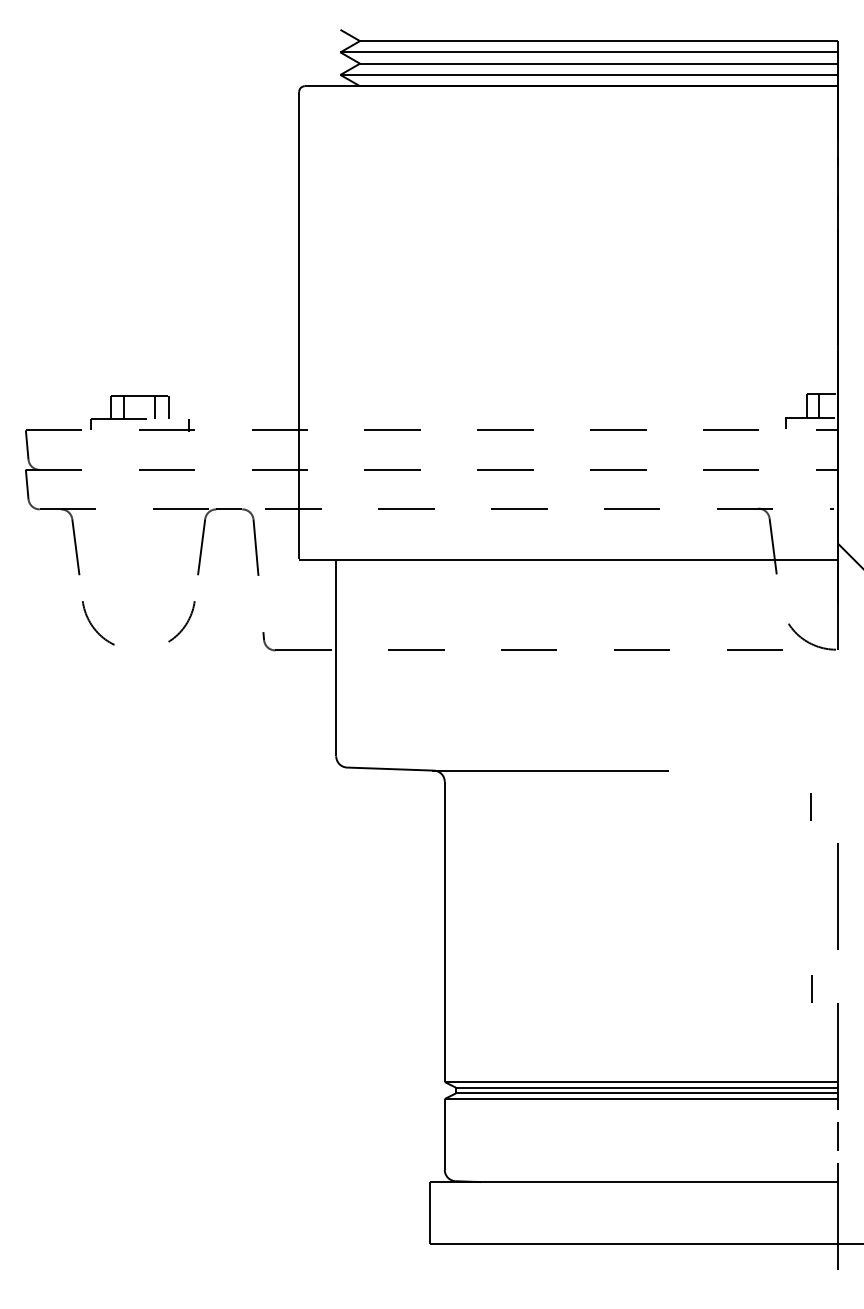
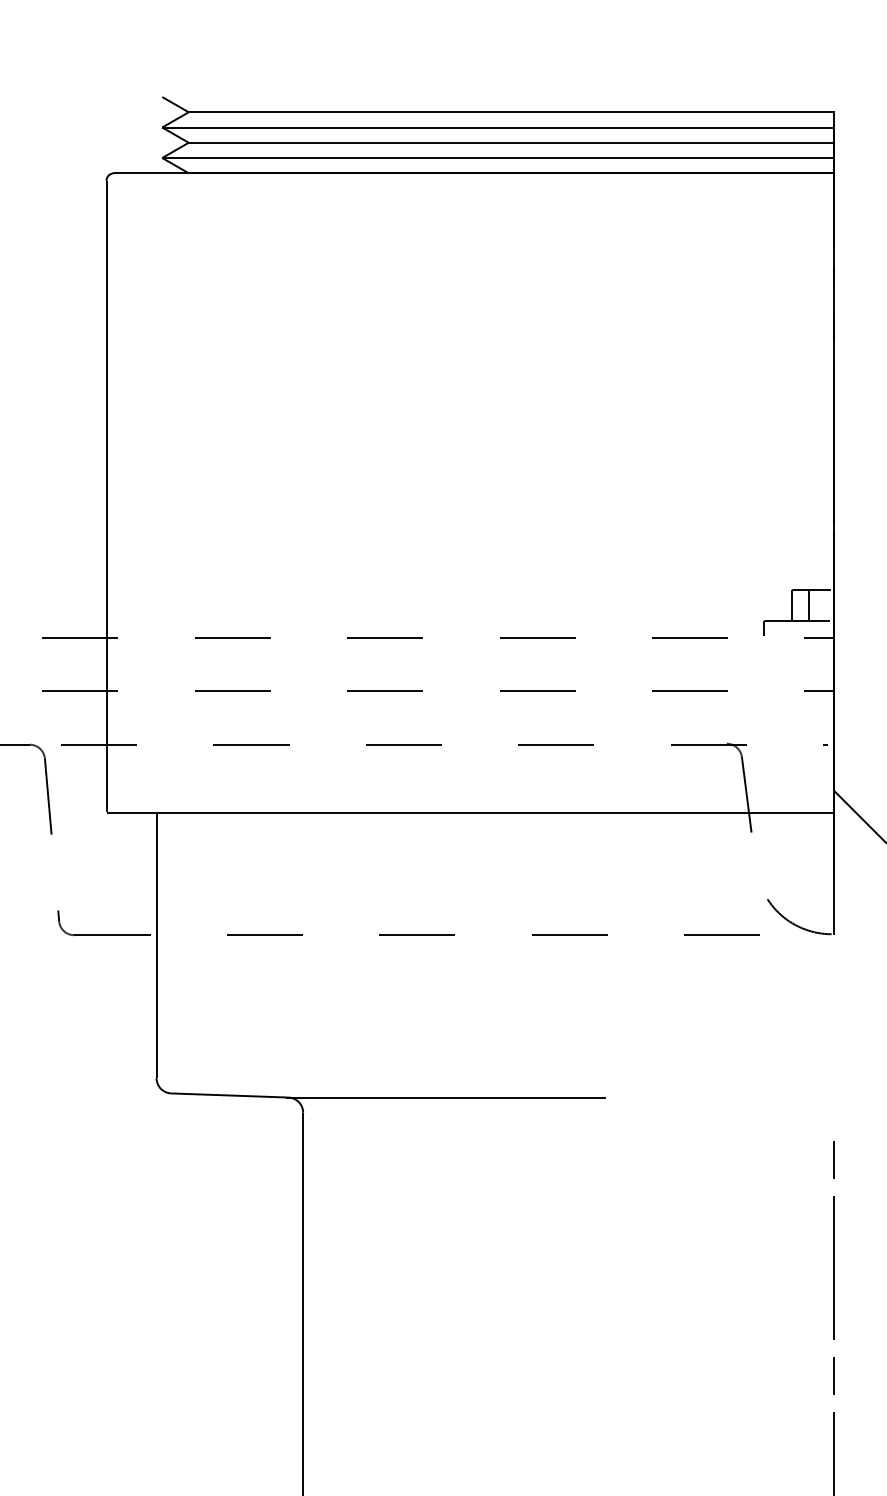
line: (810, 806) -> (833, 1159), moved
line: (811, 988) -> (833, 1375), moved

